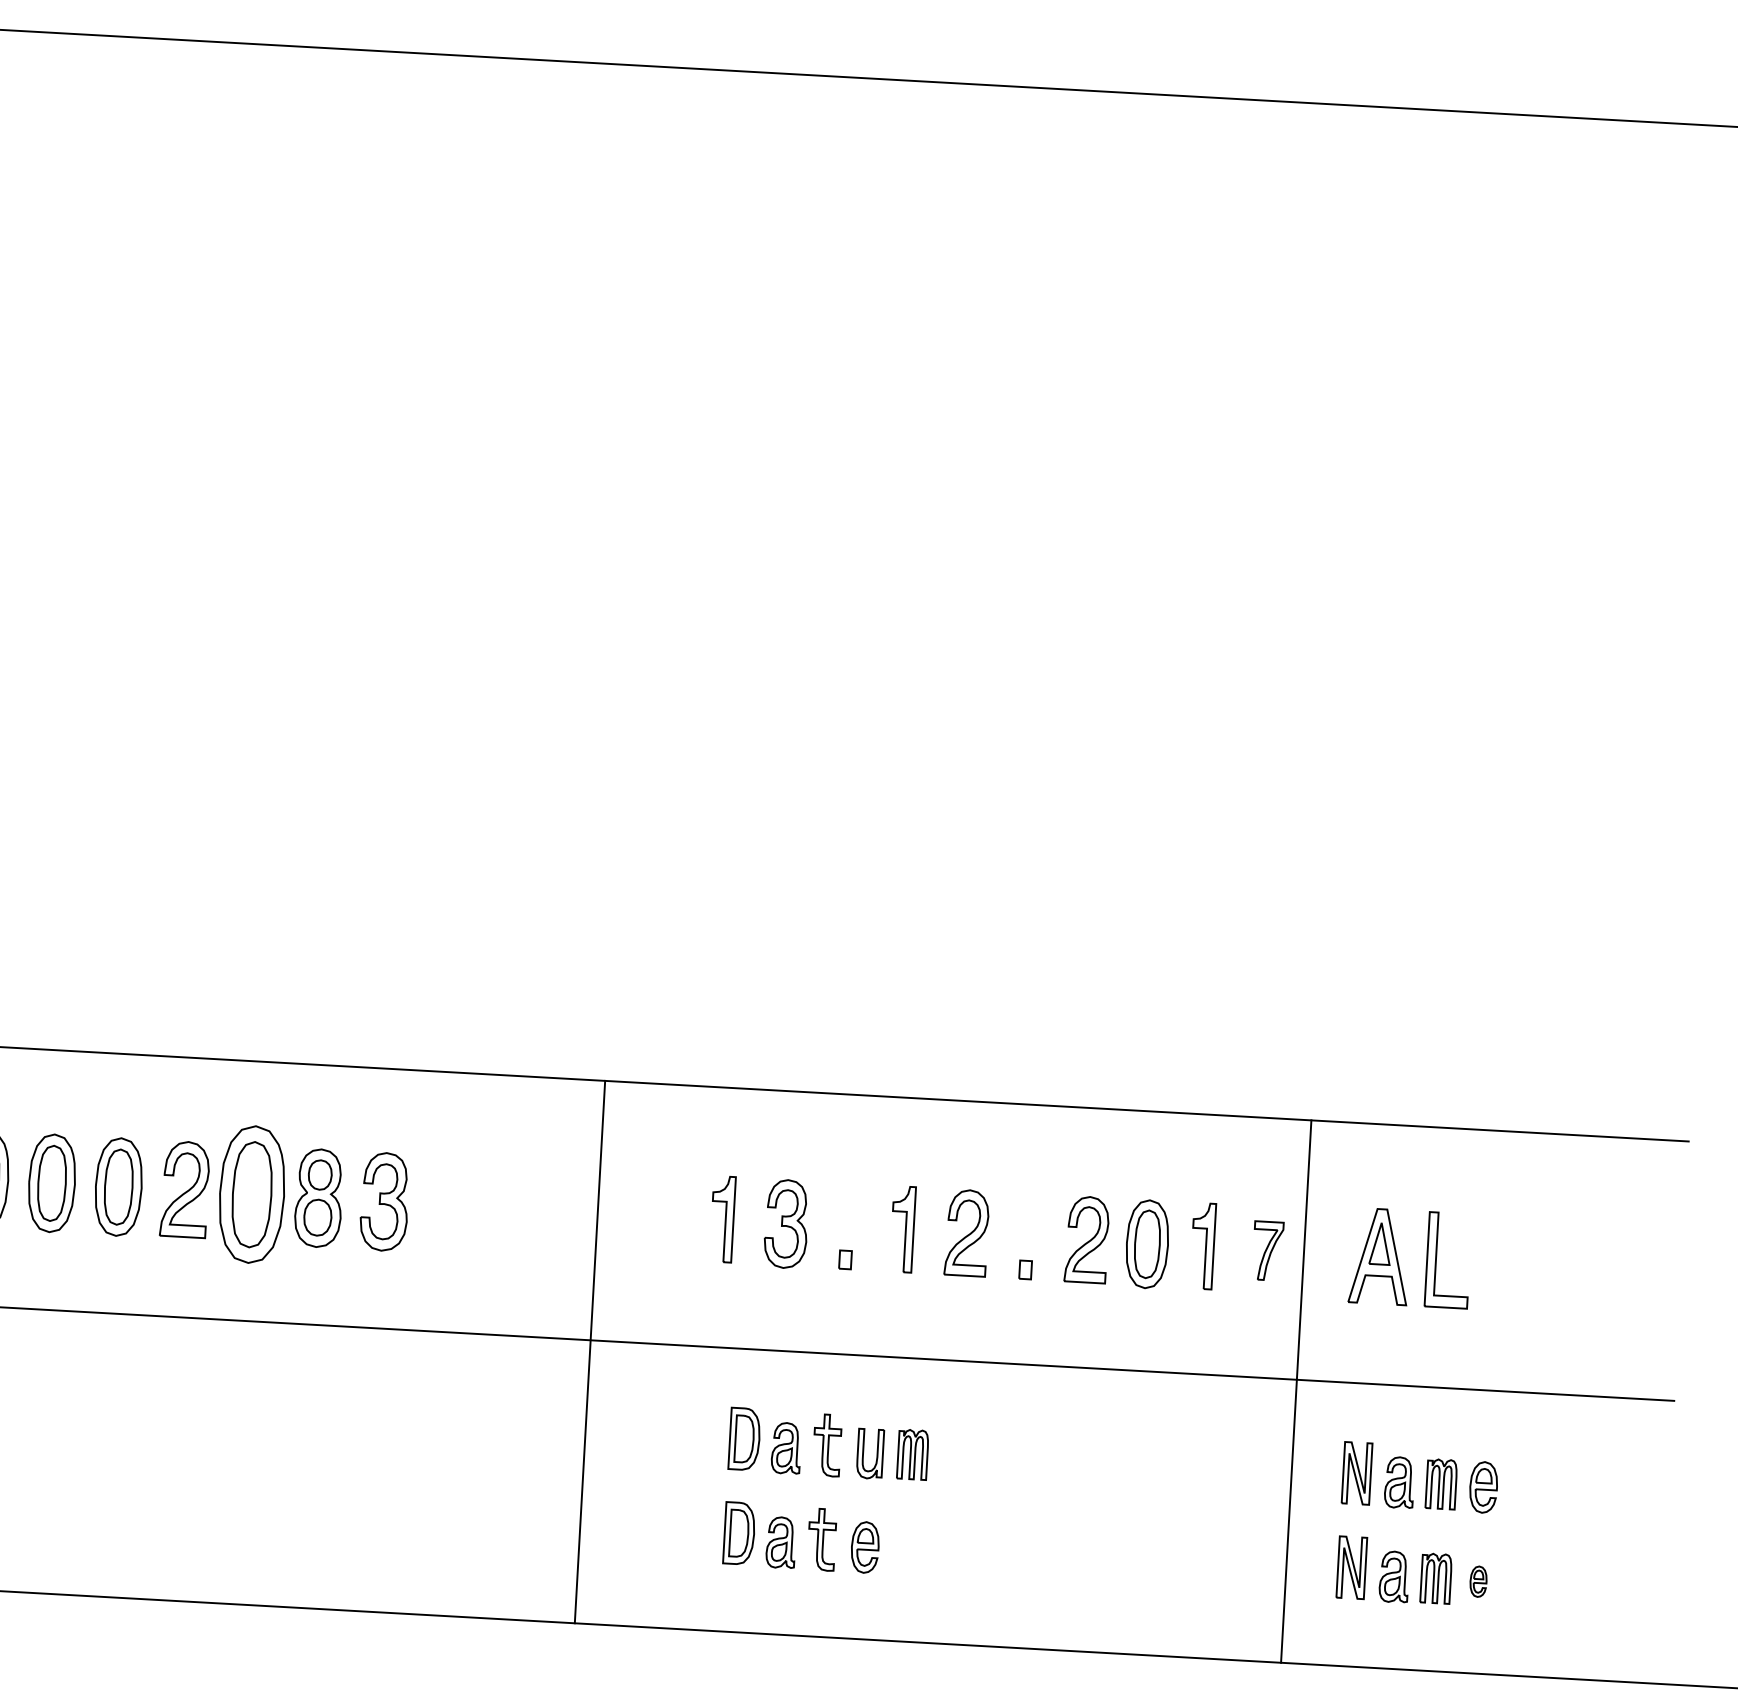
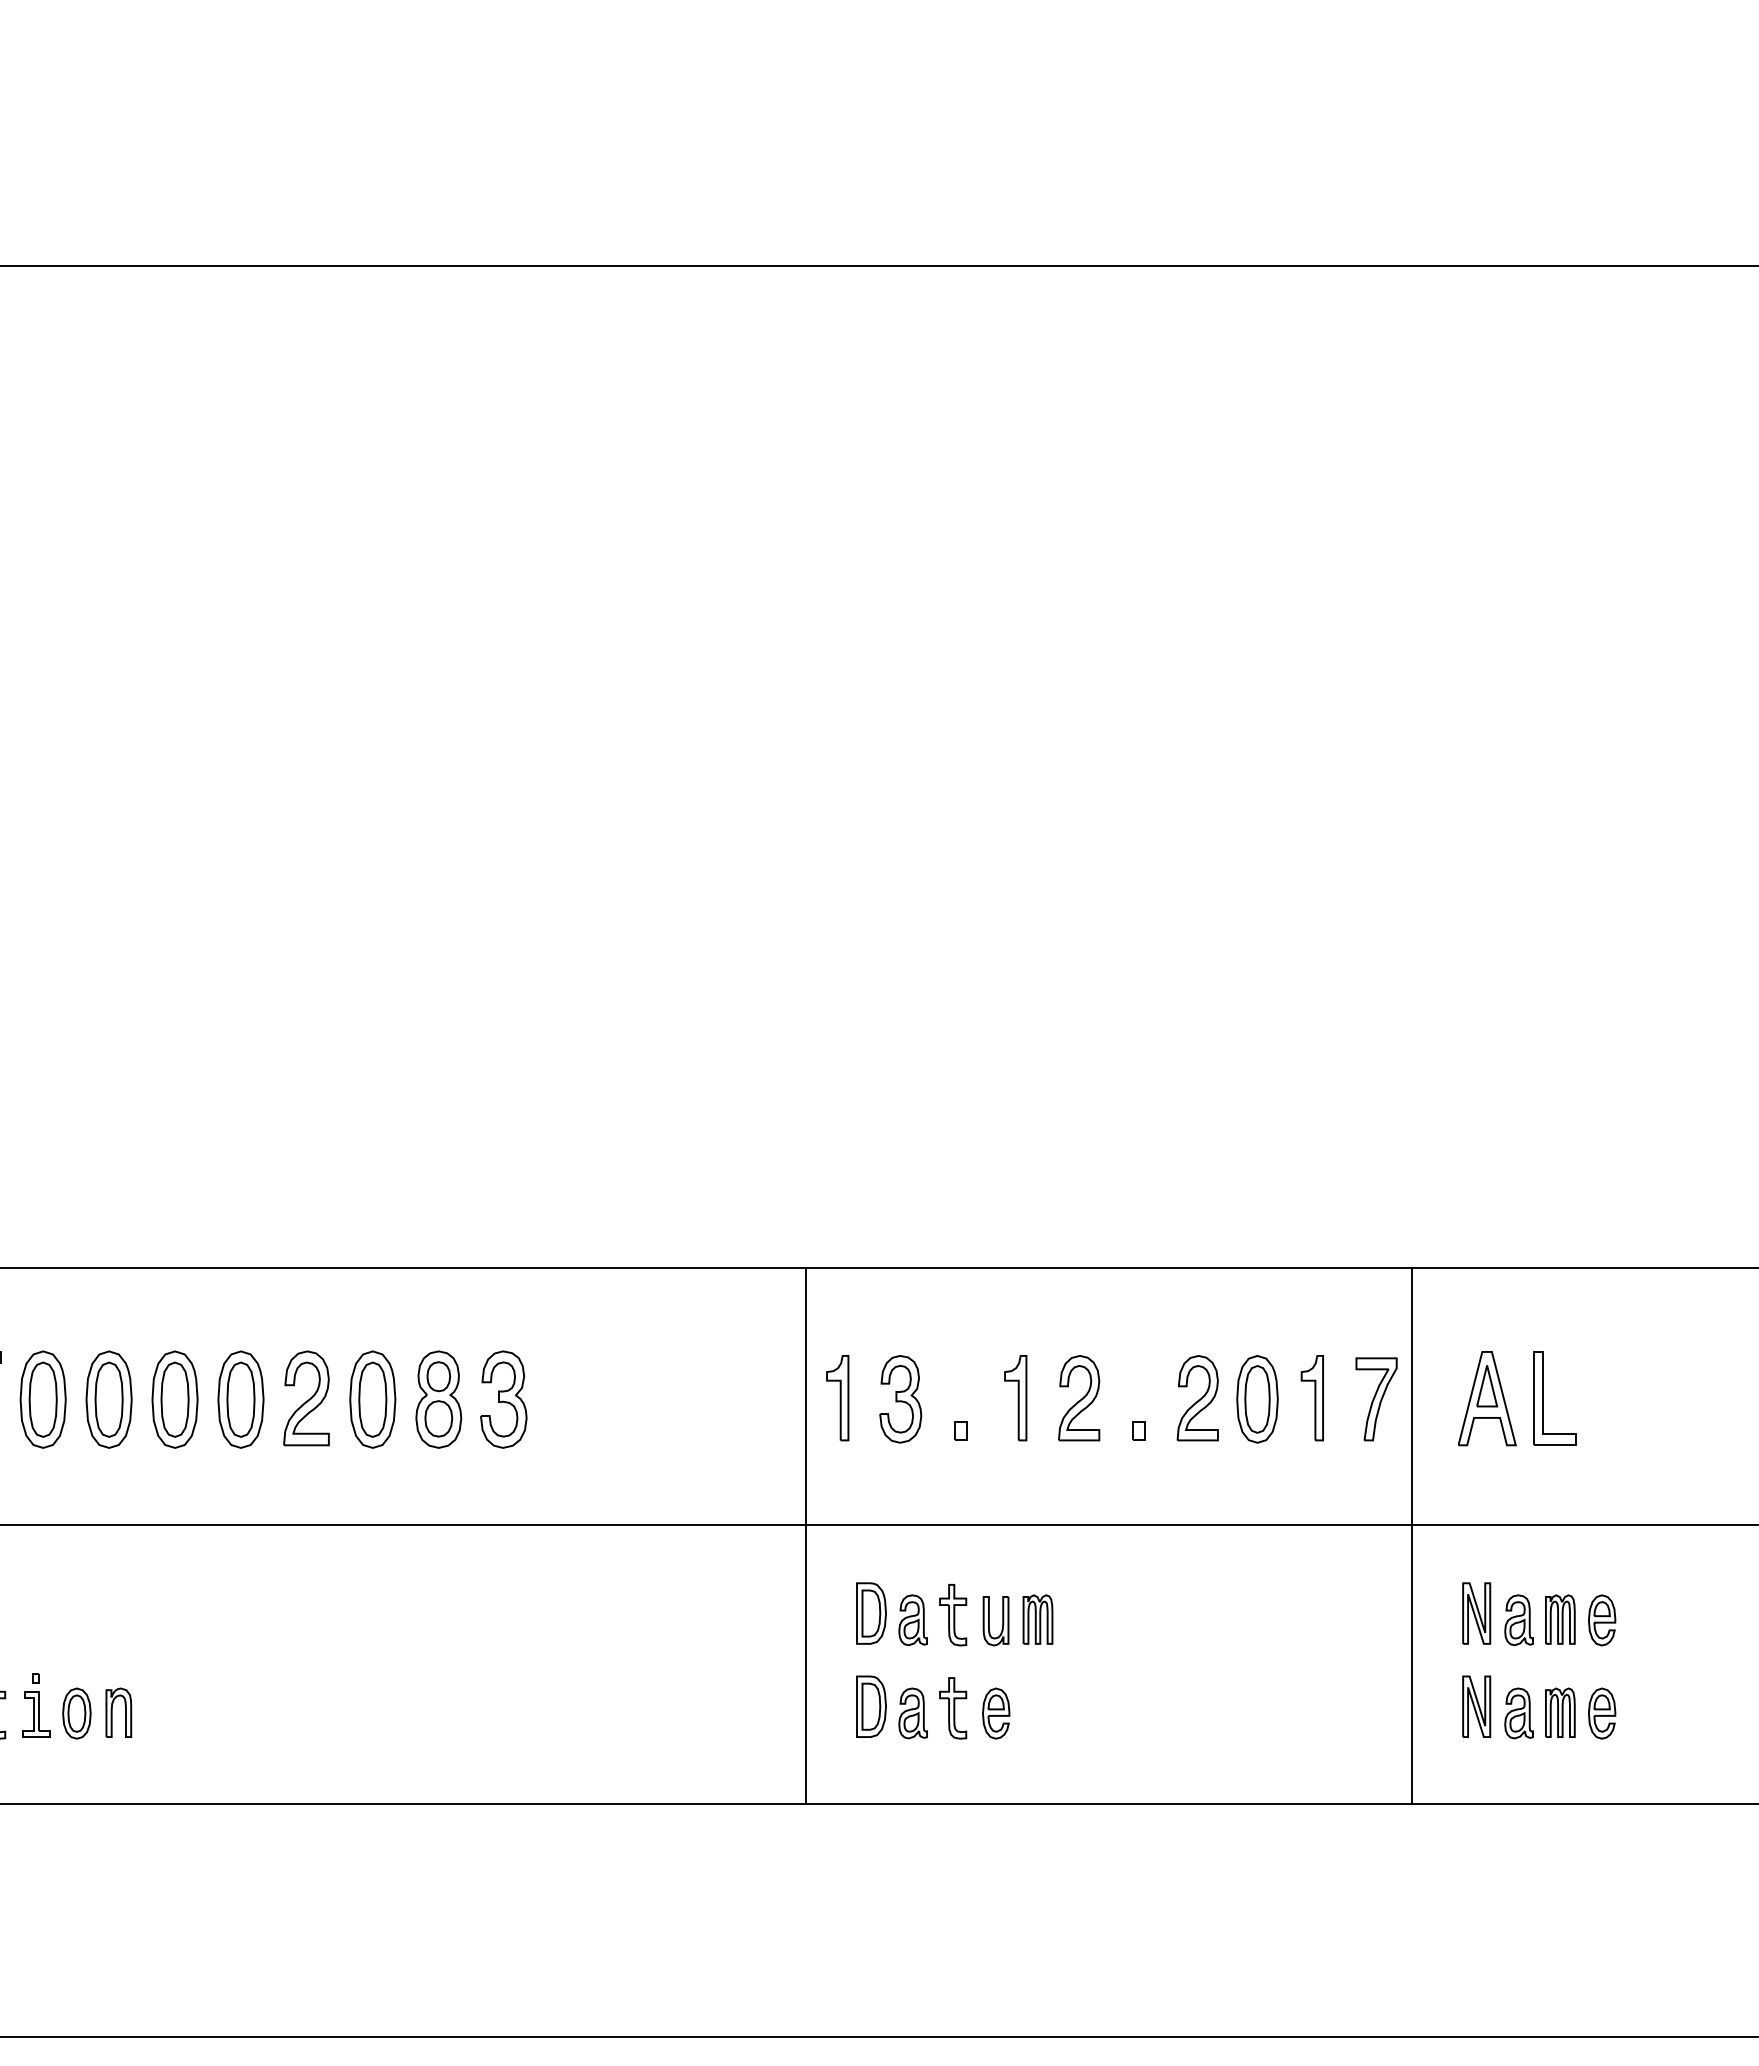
part: (251, 1194) -> (372, 1399), size x0.71
part: (1267, 1251) -> (1376, 1399), size x1.43
line: (590, 1352) -> (806, 1536), moved
part: (1478, 1581) -> (1602, 1713), size x1.67

